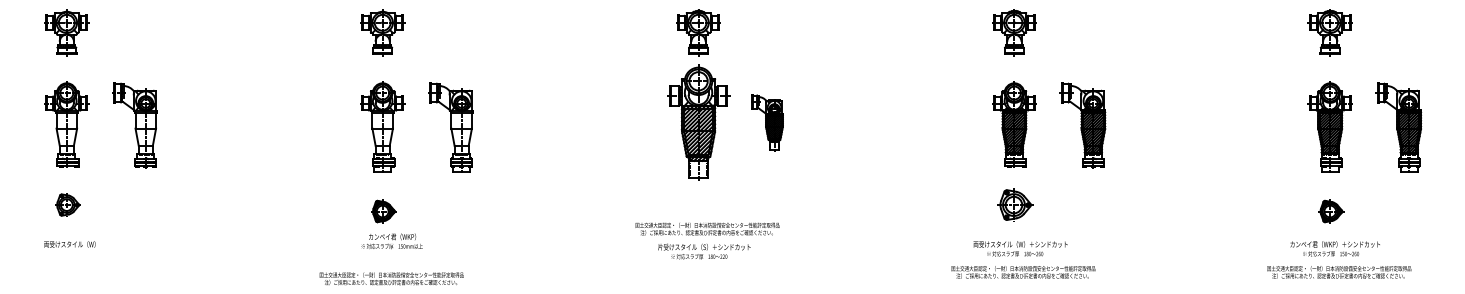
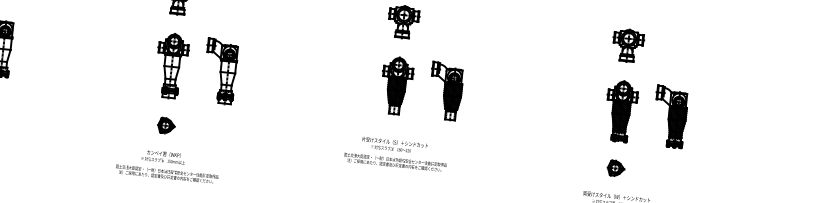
part: (698, 122) -> (396, 86), size x0.71
part: (767, 122) -> (445, 91), size x1.43
part: (1015, 204) -> (616, 168), size x0.71
text: (391, 241) -> (162, 157), moved
text: (704, 251) -> (394, 145), moved

